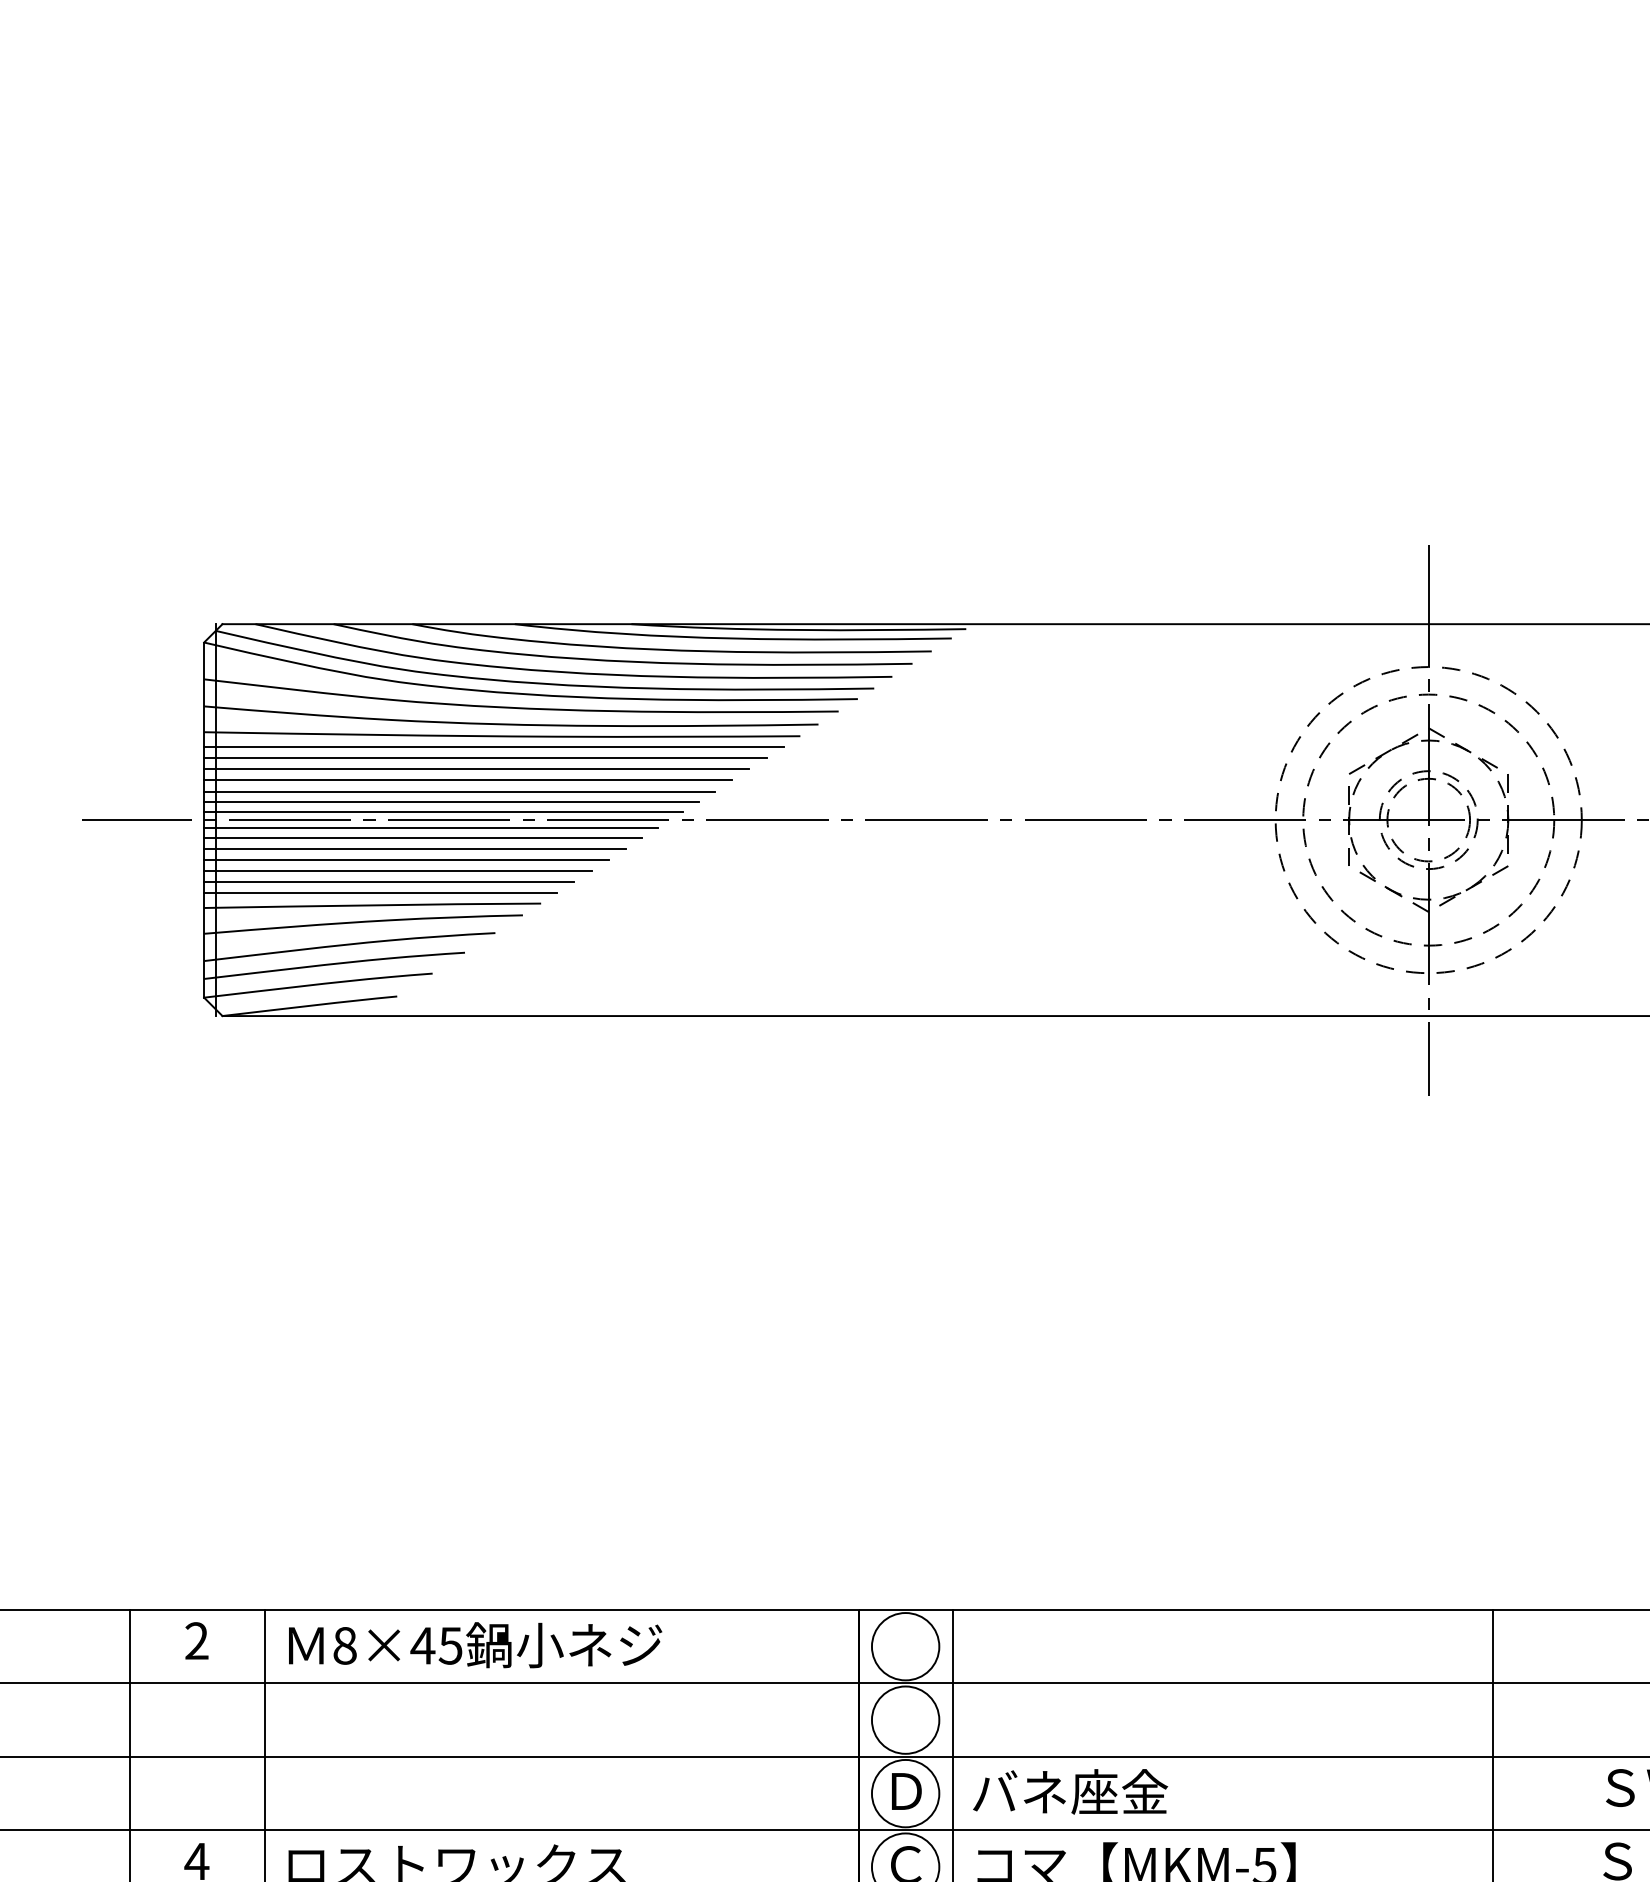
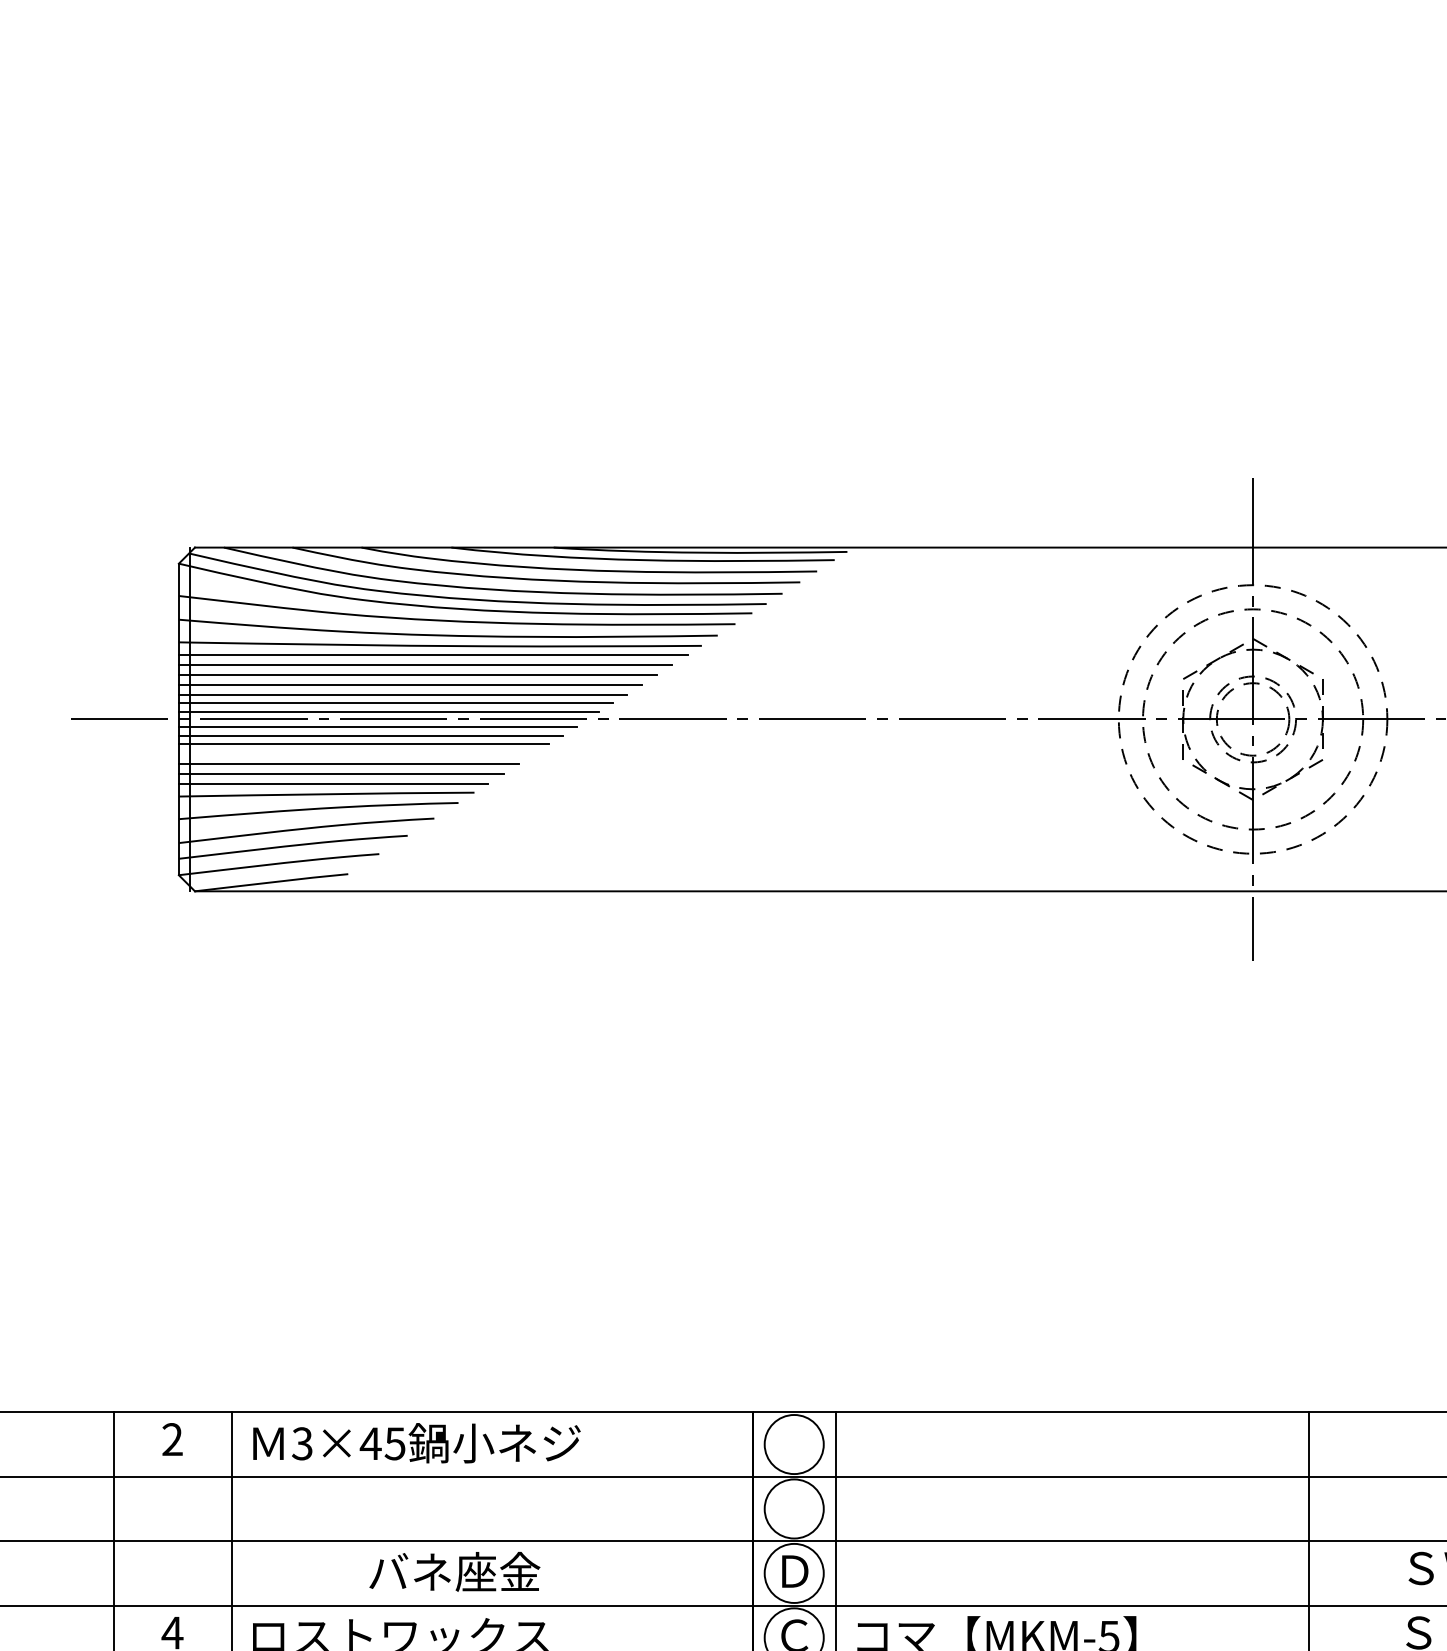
line: (406, 860) -> (356, 754), removed
text: (345, 1645) -> (302, 1443), 8×45 -> 3×45
text: (1070, 1791) -> (454, 1571), moved

